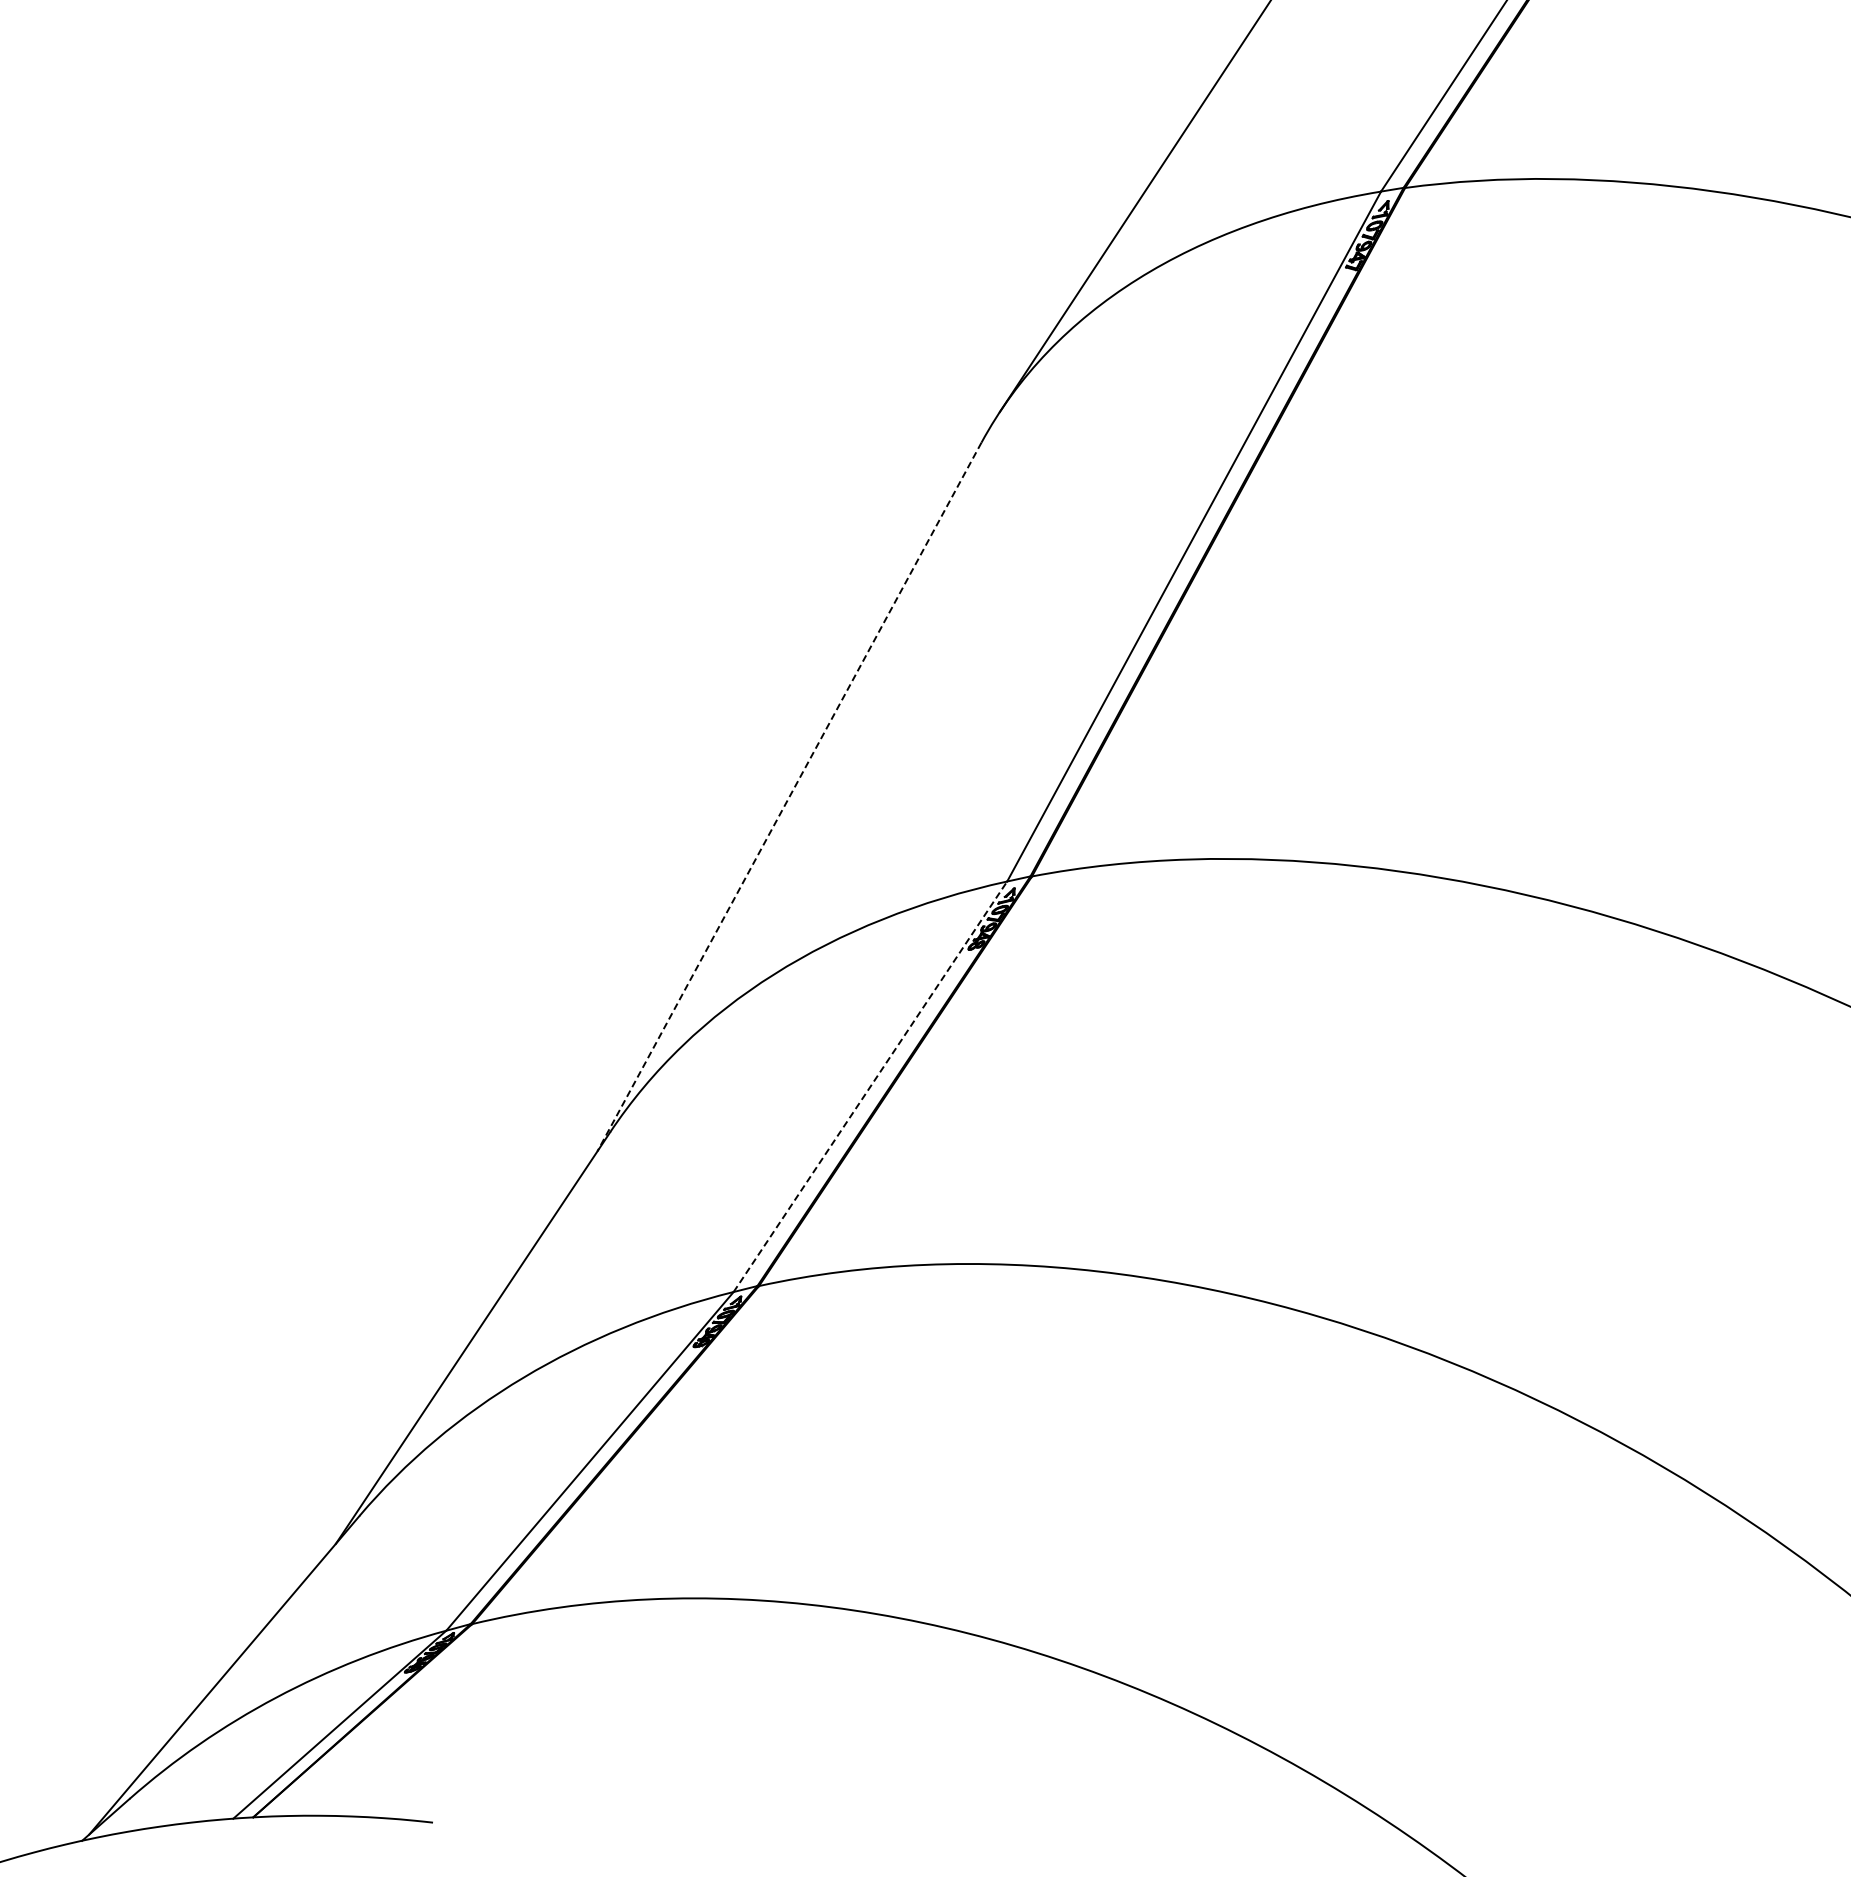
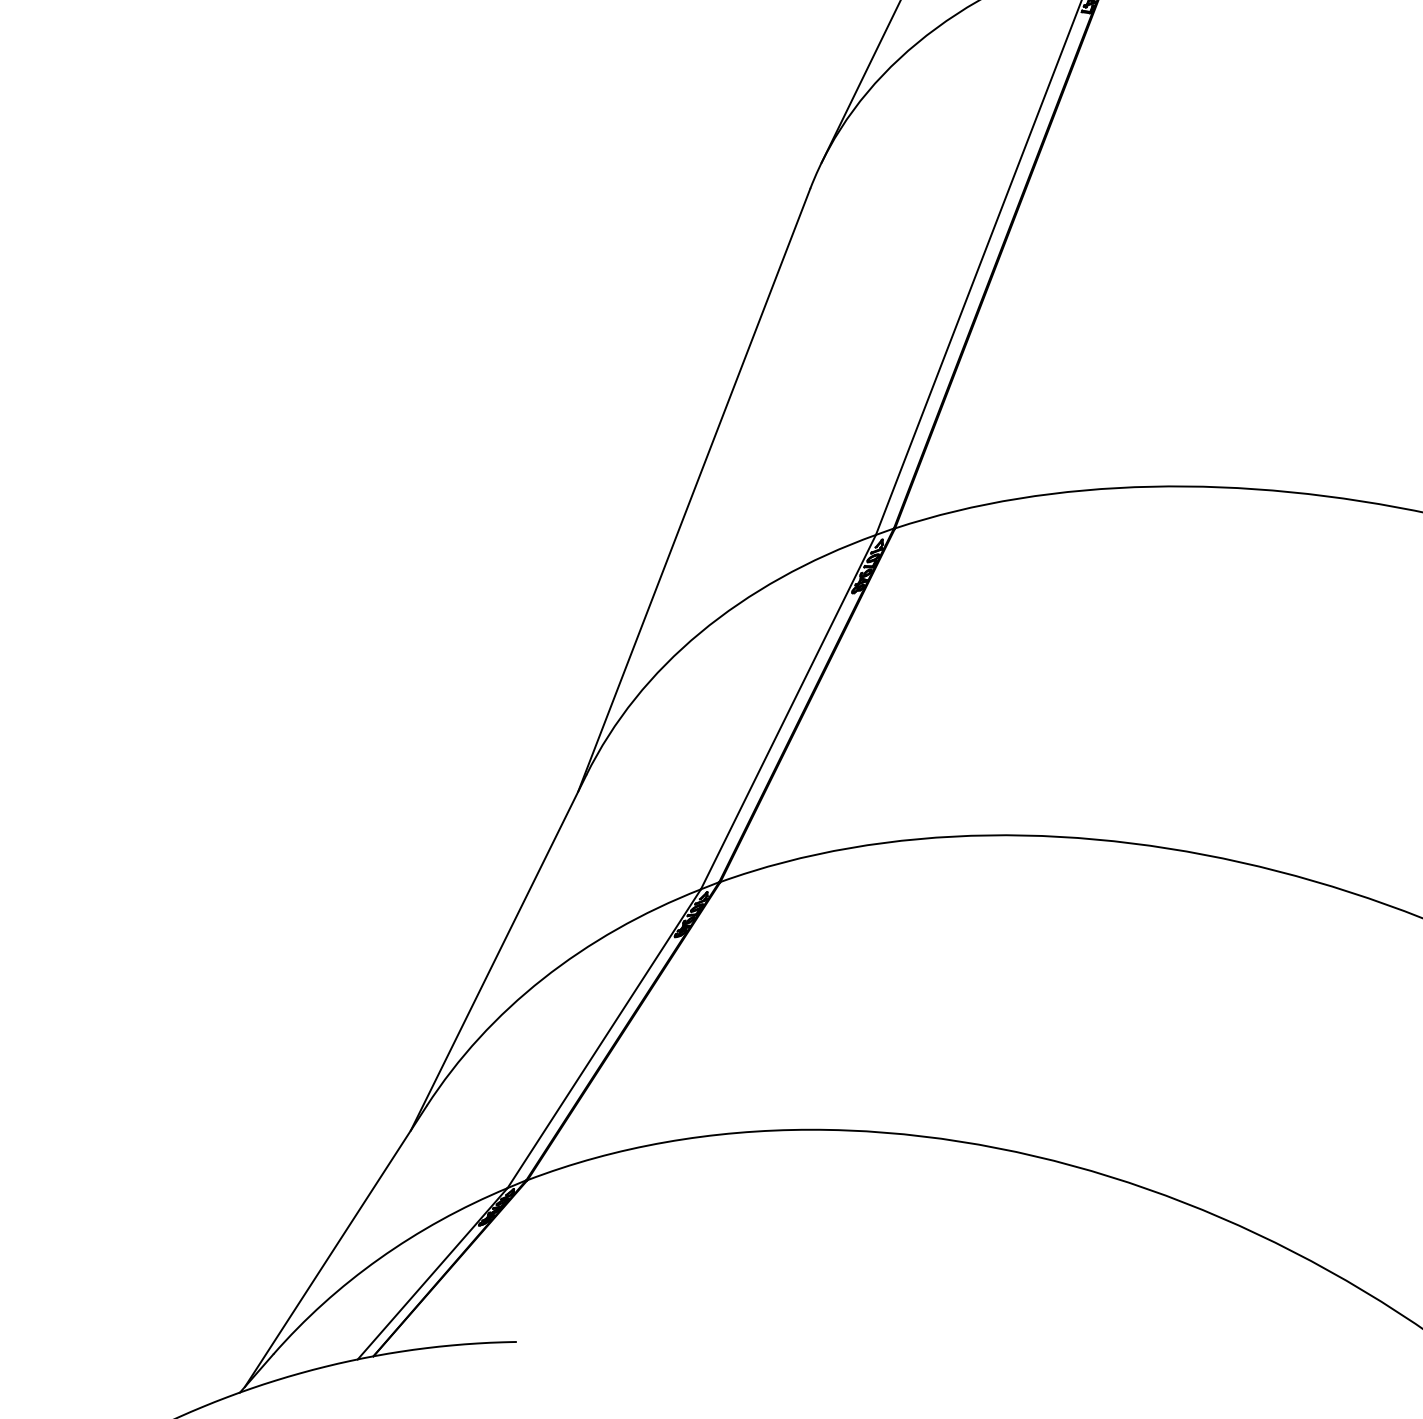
line: (789, 797) -> (694, 490), dashed -> solid
line: (870, 1086) -> (788, 711), dashed -> solid

